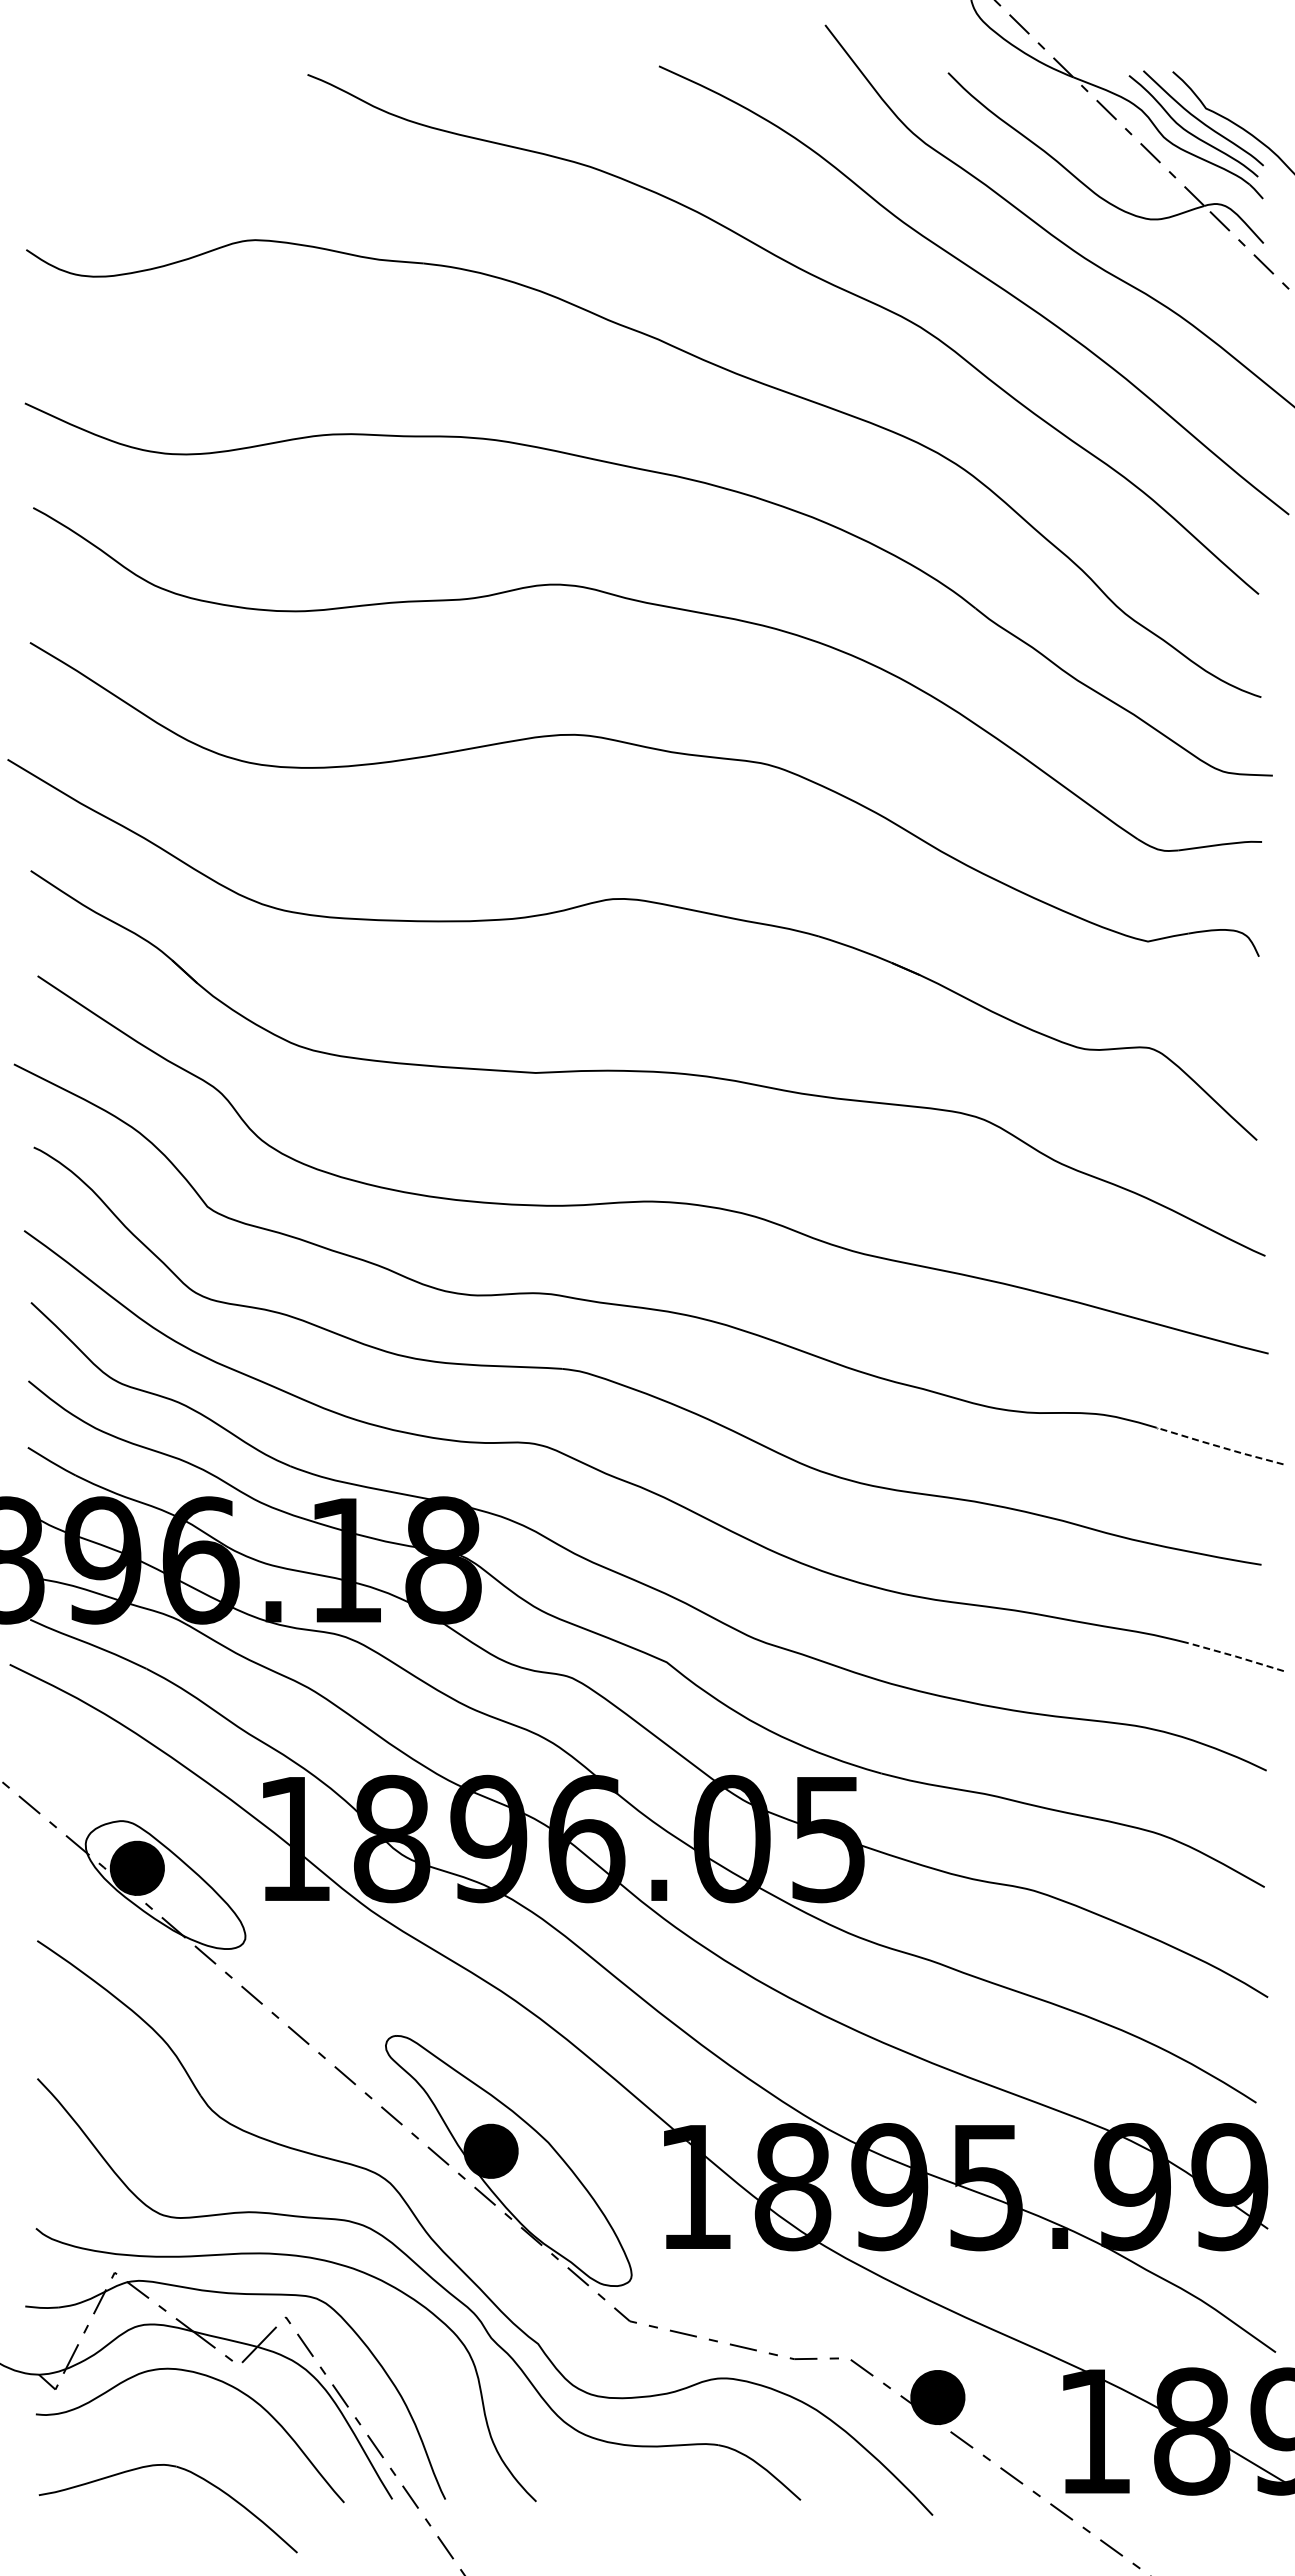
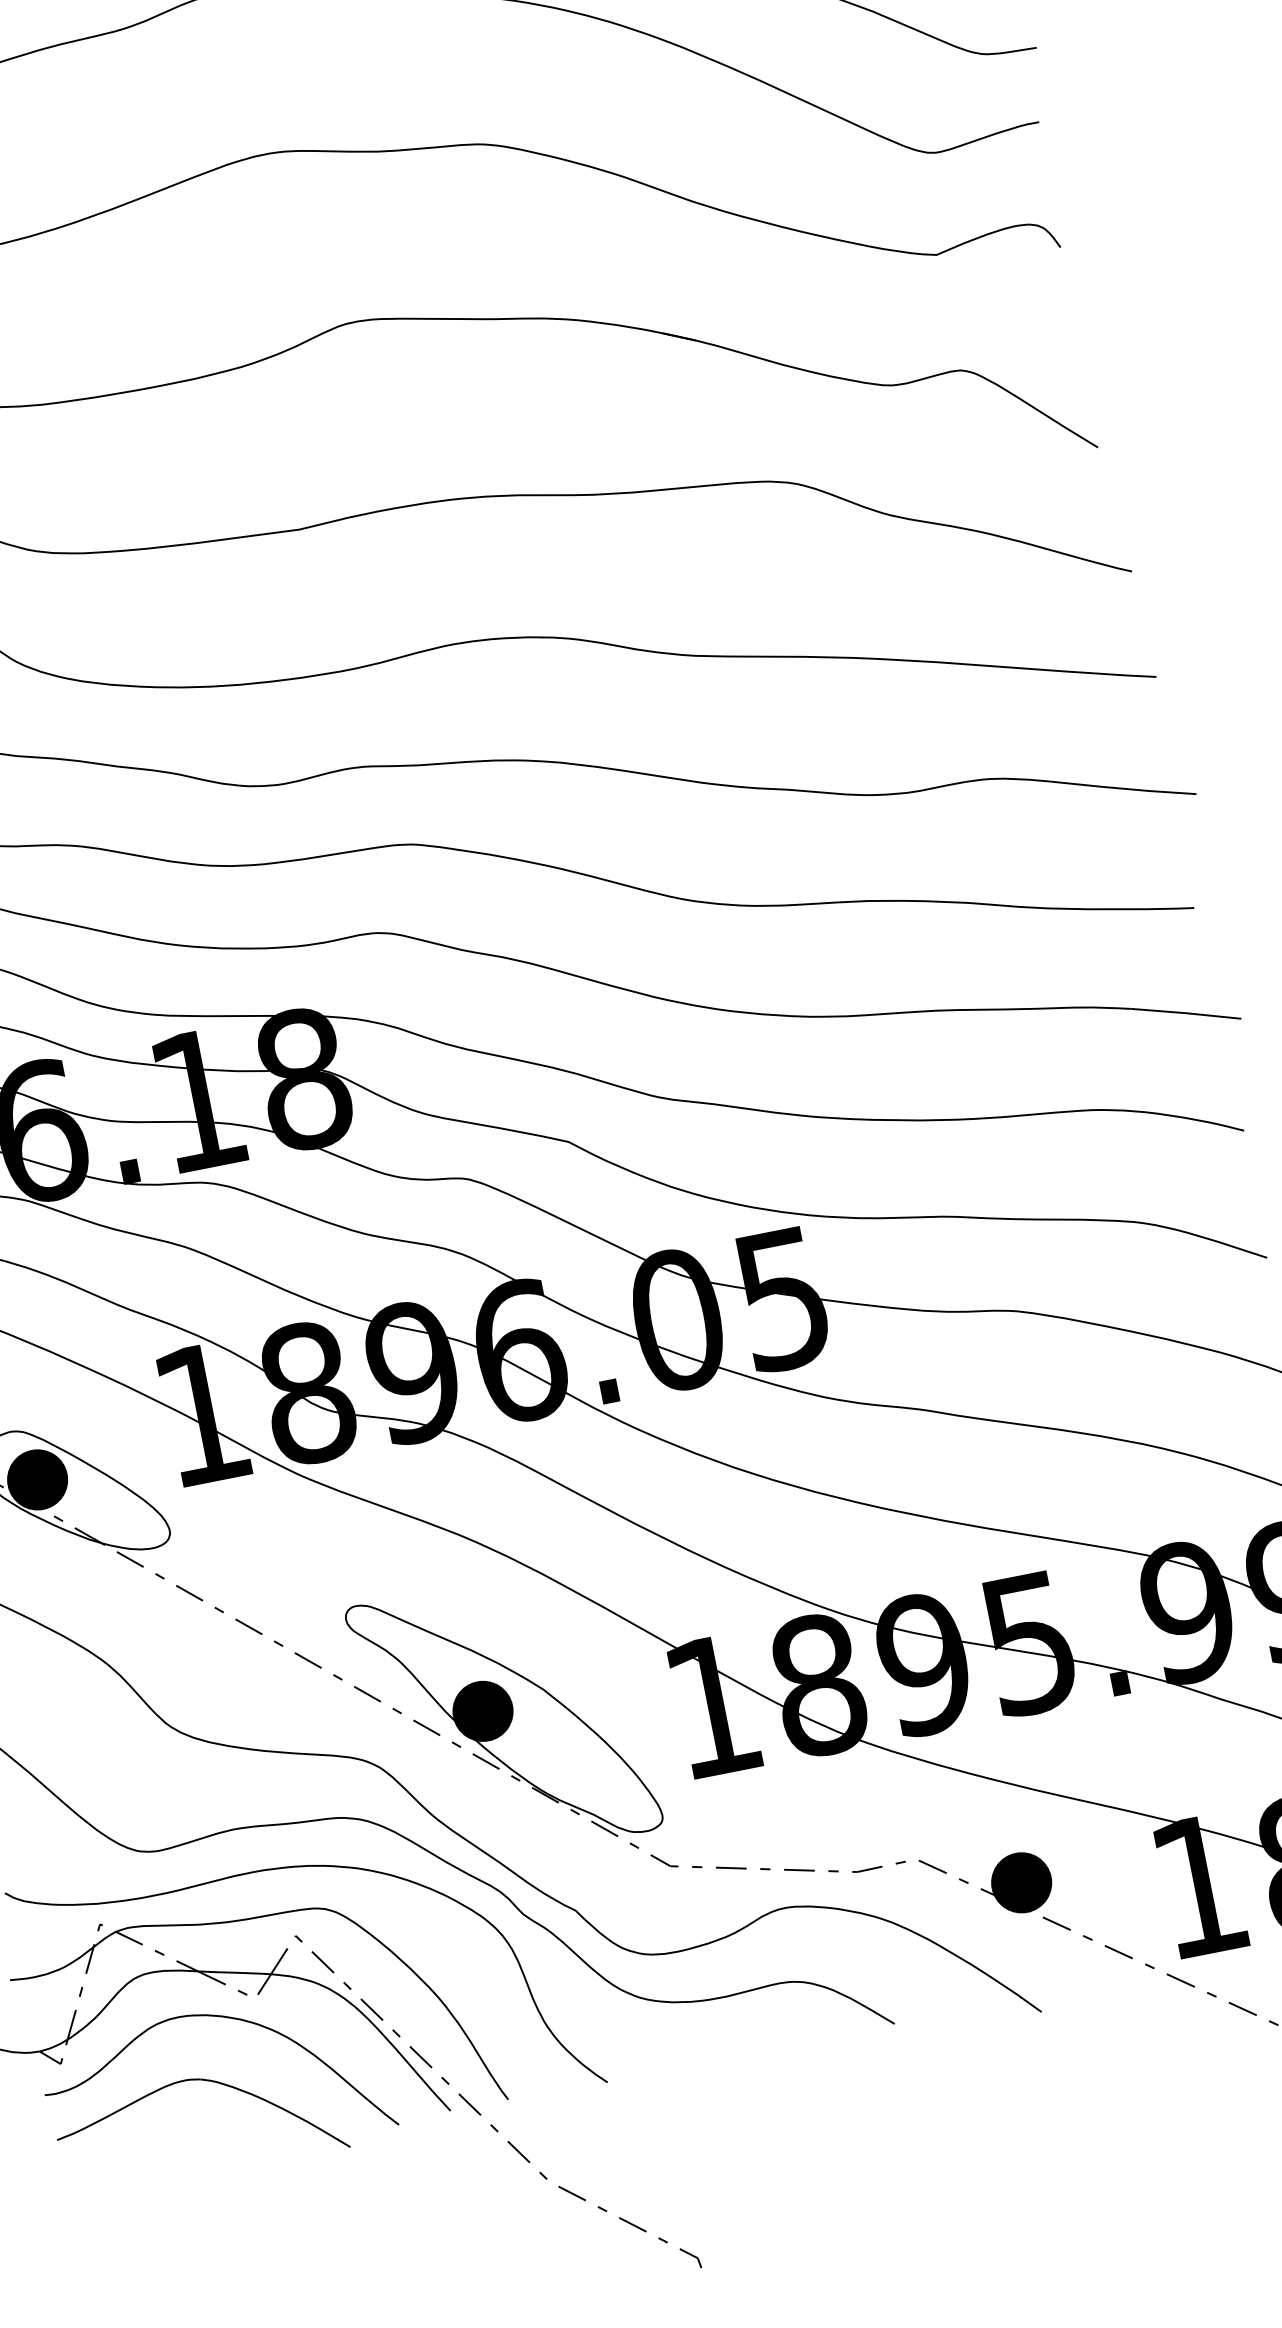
line: (1219, 1446) -> (1123, 788), dashed -> solid
line: (1235, 1656) -> (1185, 1013), dashed -> solid
part: (181, 2469) -> (206, 2081), moved

